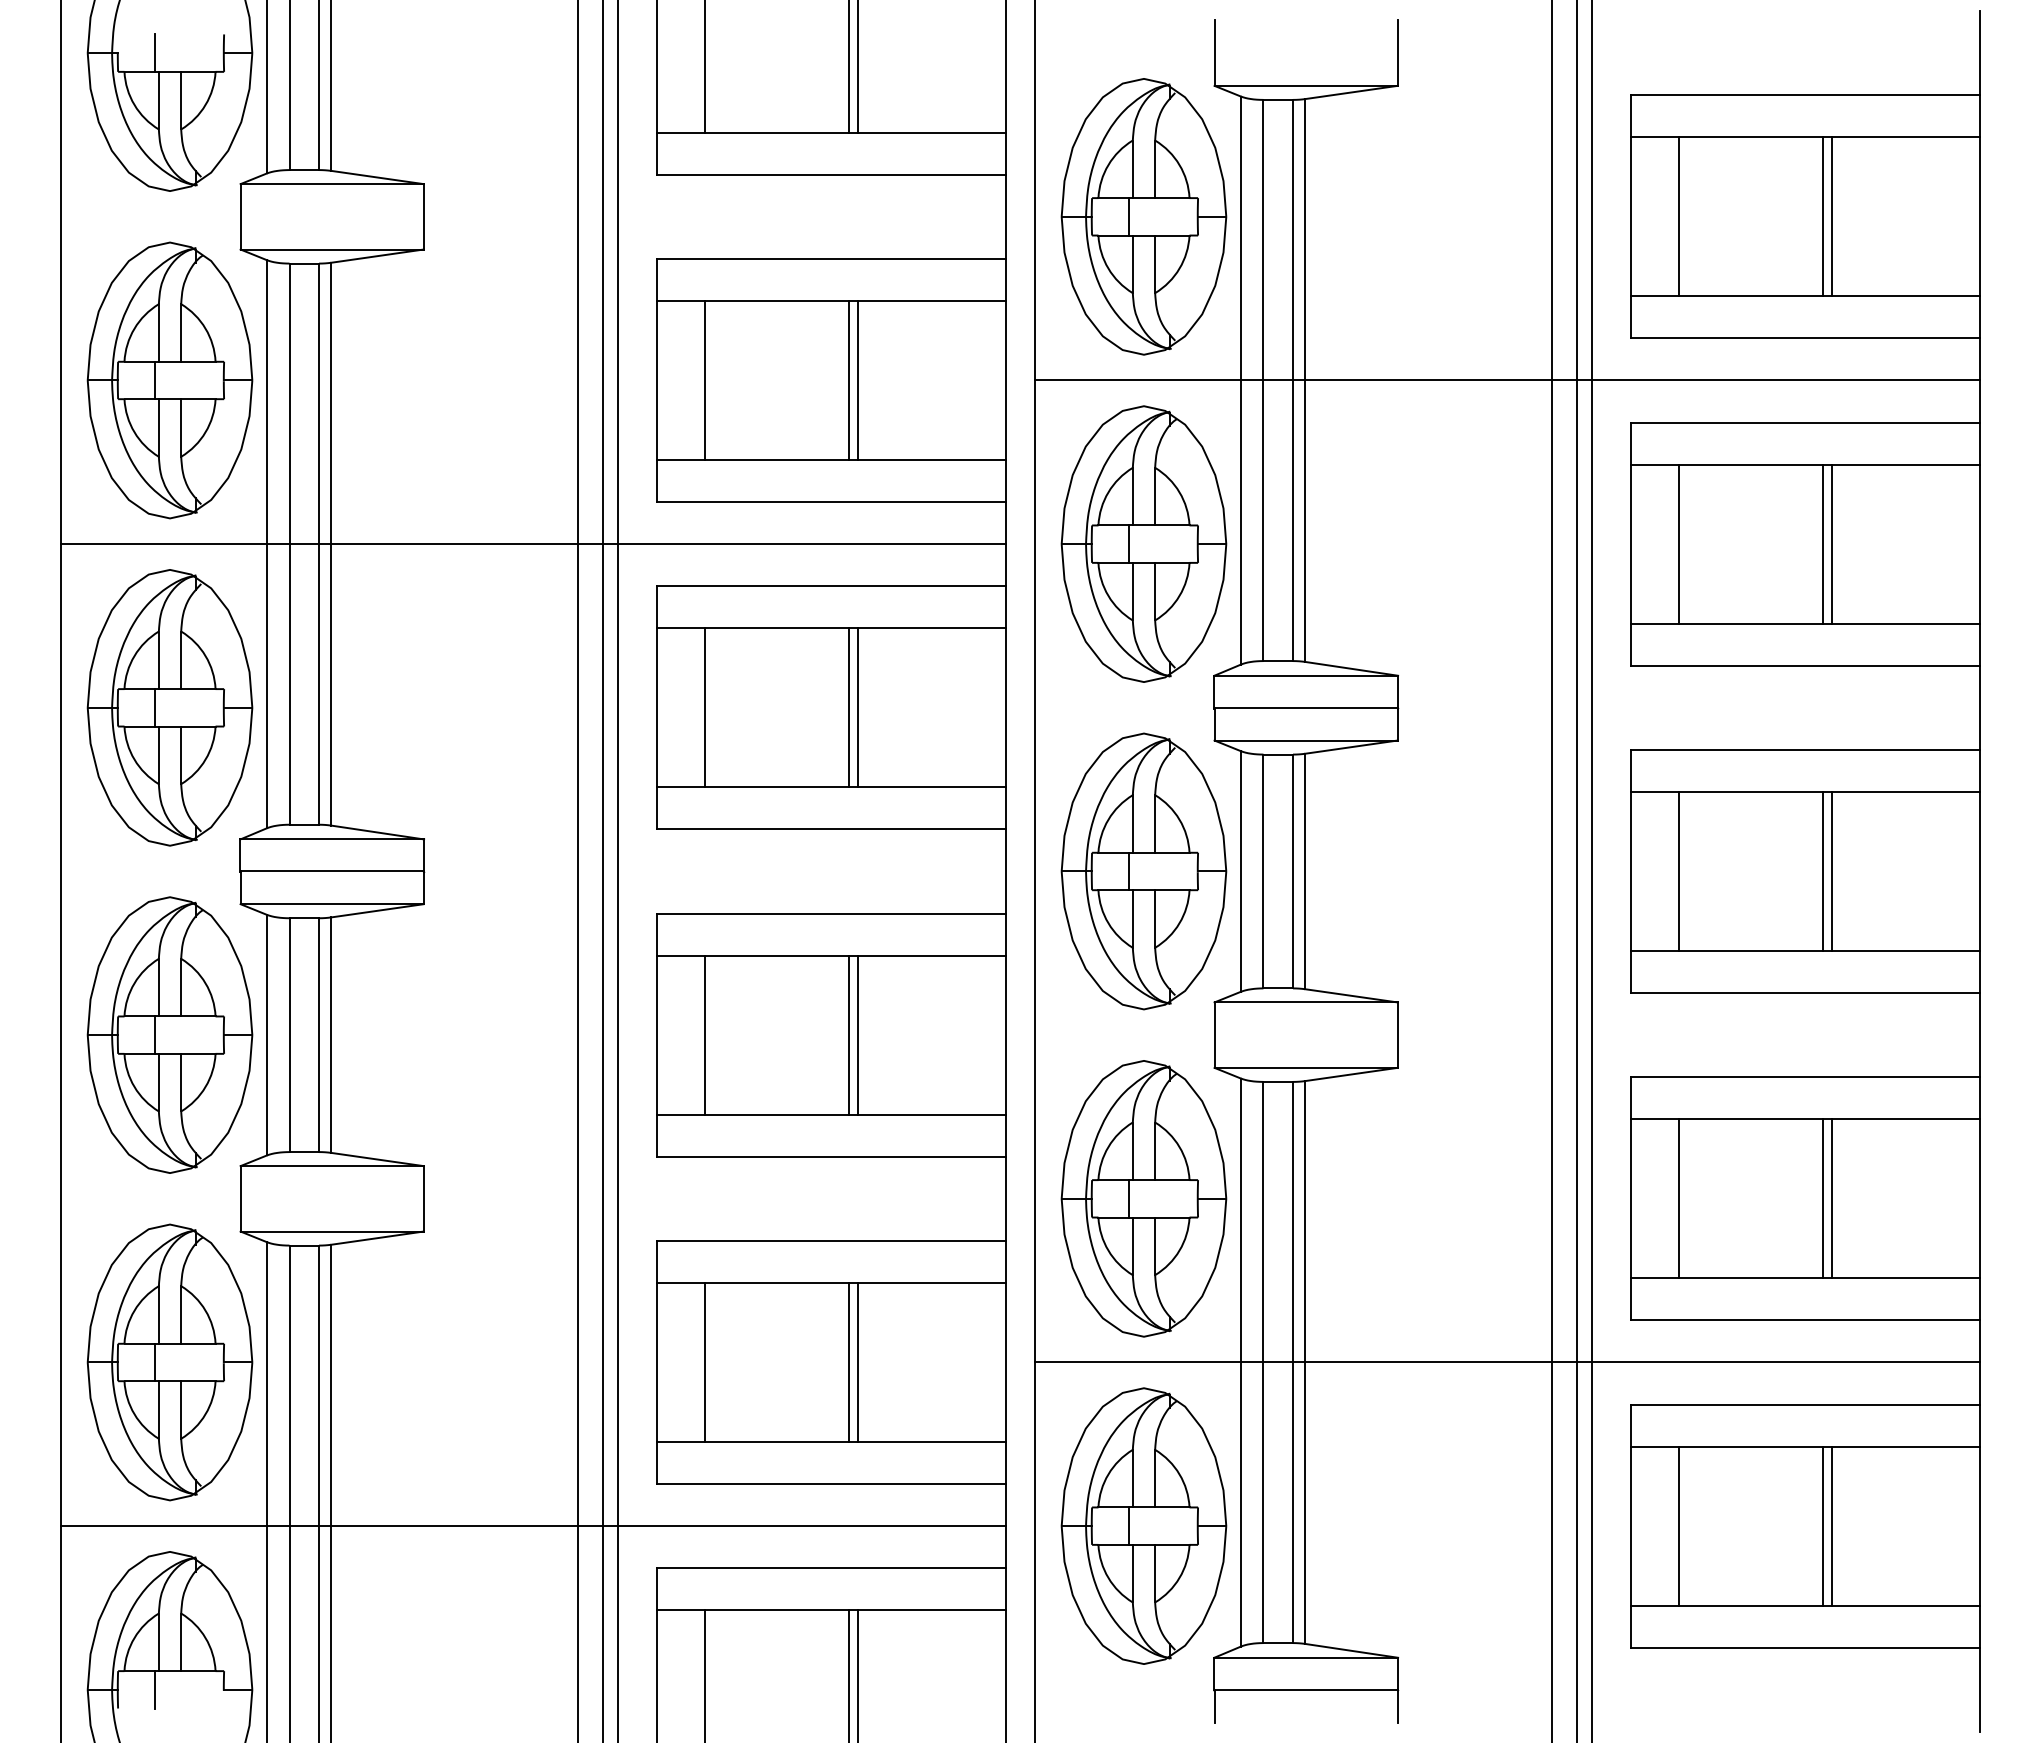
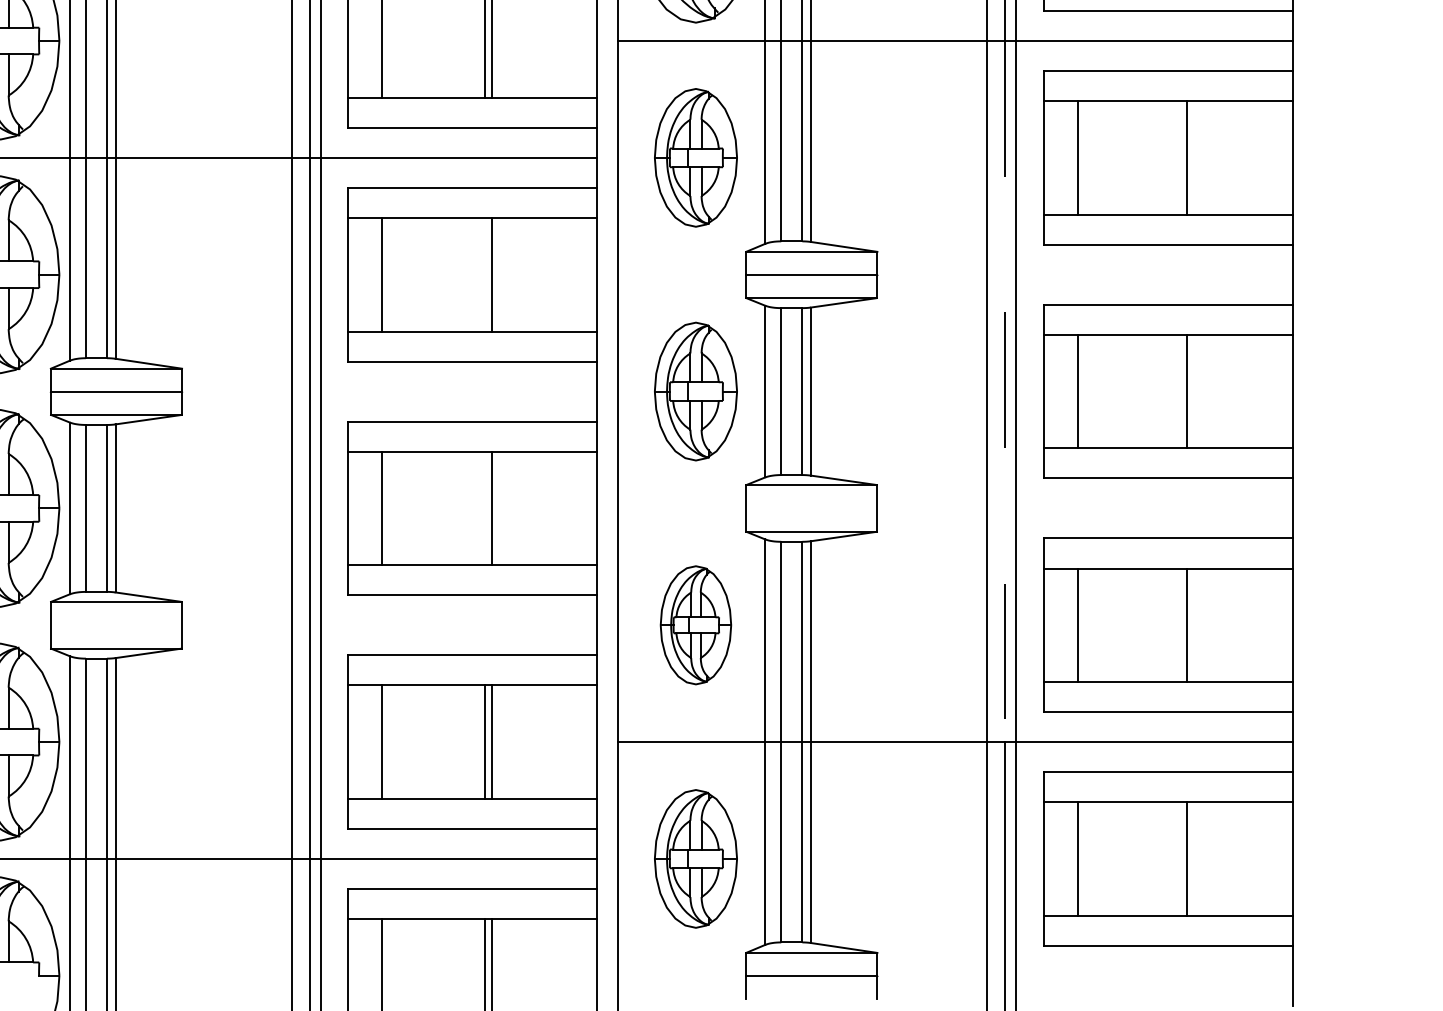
part: (1143, 543) -> (695, 157), size x0.7
line: (1823, 543) -> (1181, 157), removed
line: (849, 707) -> (485, 274), removed
part: (1143, 871) -> (695, 391), size x0.7
line: (1577, 871) -> (1005, 391), solid -> dashed
line: (1823, 871) -> (1181, 391), removed
line: (849, 1034) -> (485, 507), removed
part: (1143, 1198) -> (695, 625), size x0.6
line: (1823, 1198) -> (1181, 625), removed
part: (1143, 1525) -> (695, 858), size x0.7
line: (1823, 1525) -> (1181, 858), removed

